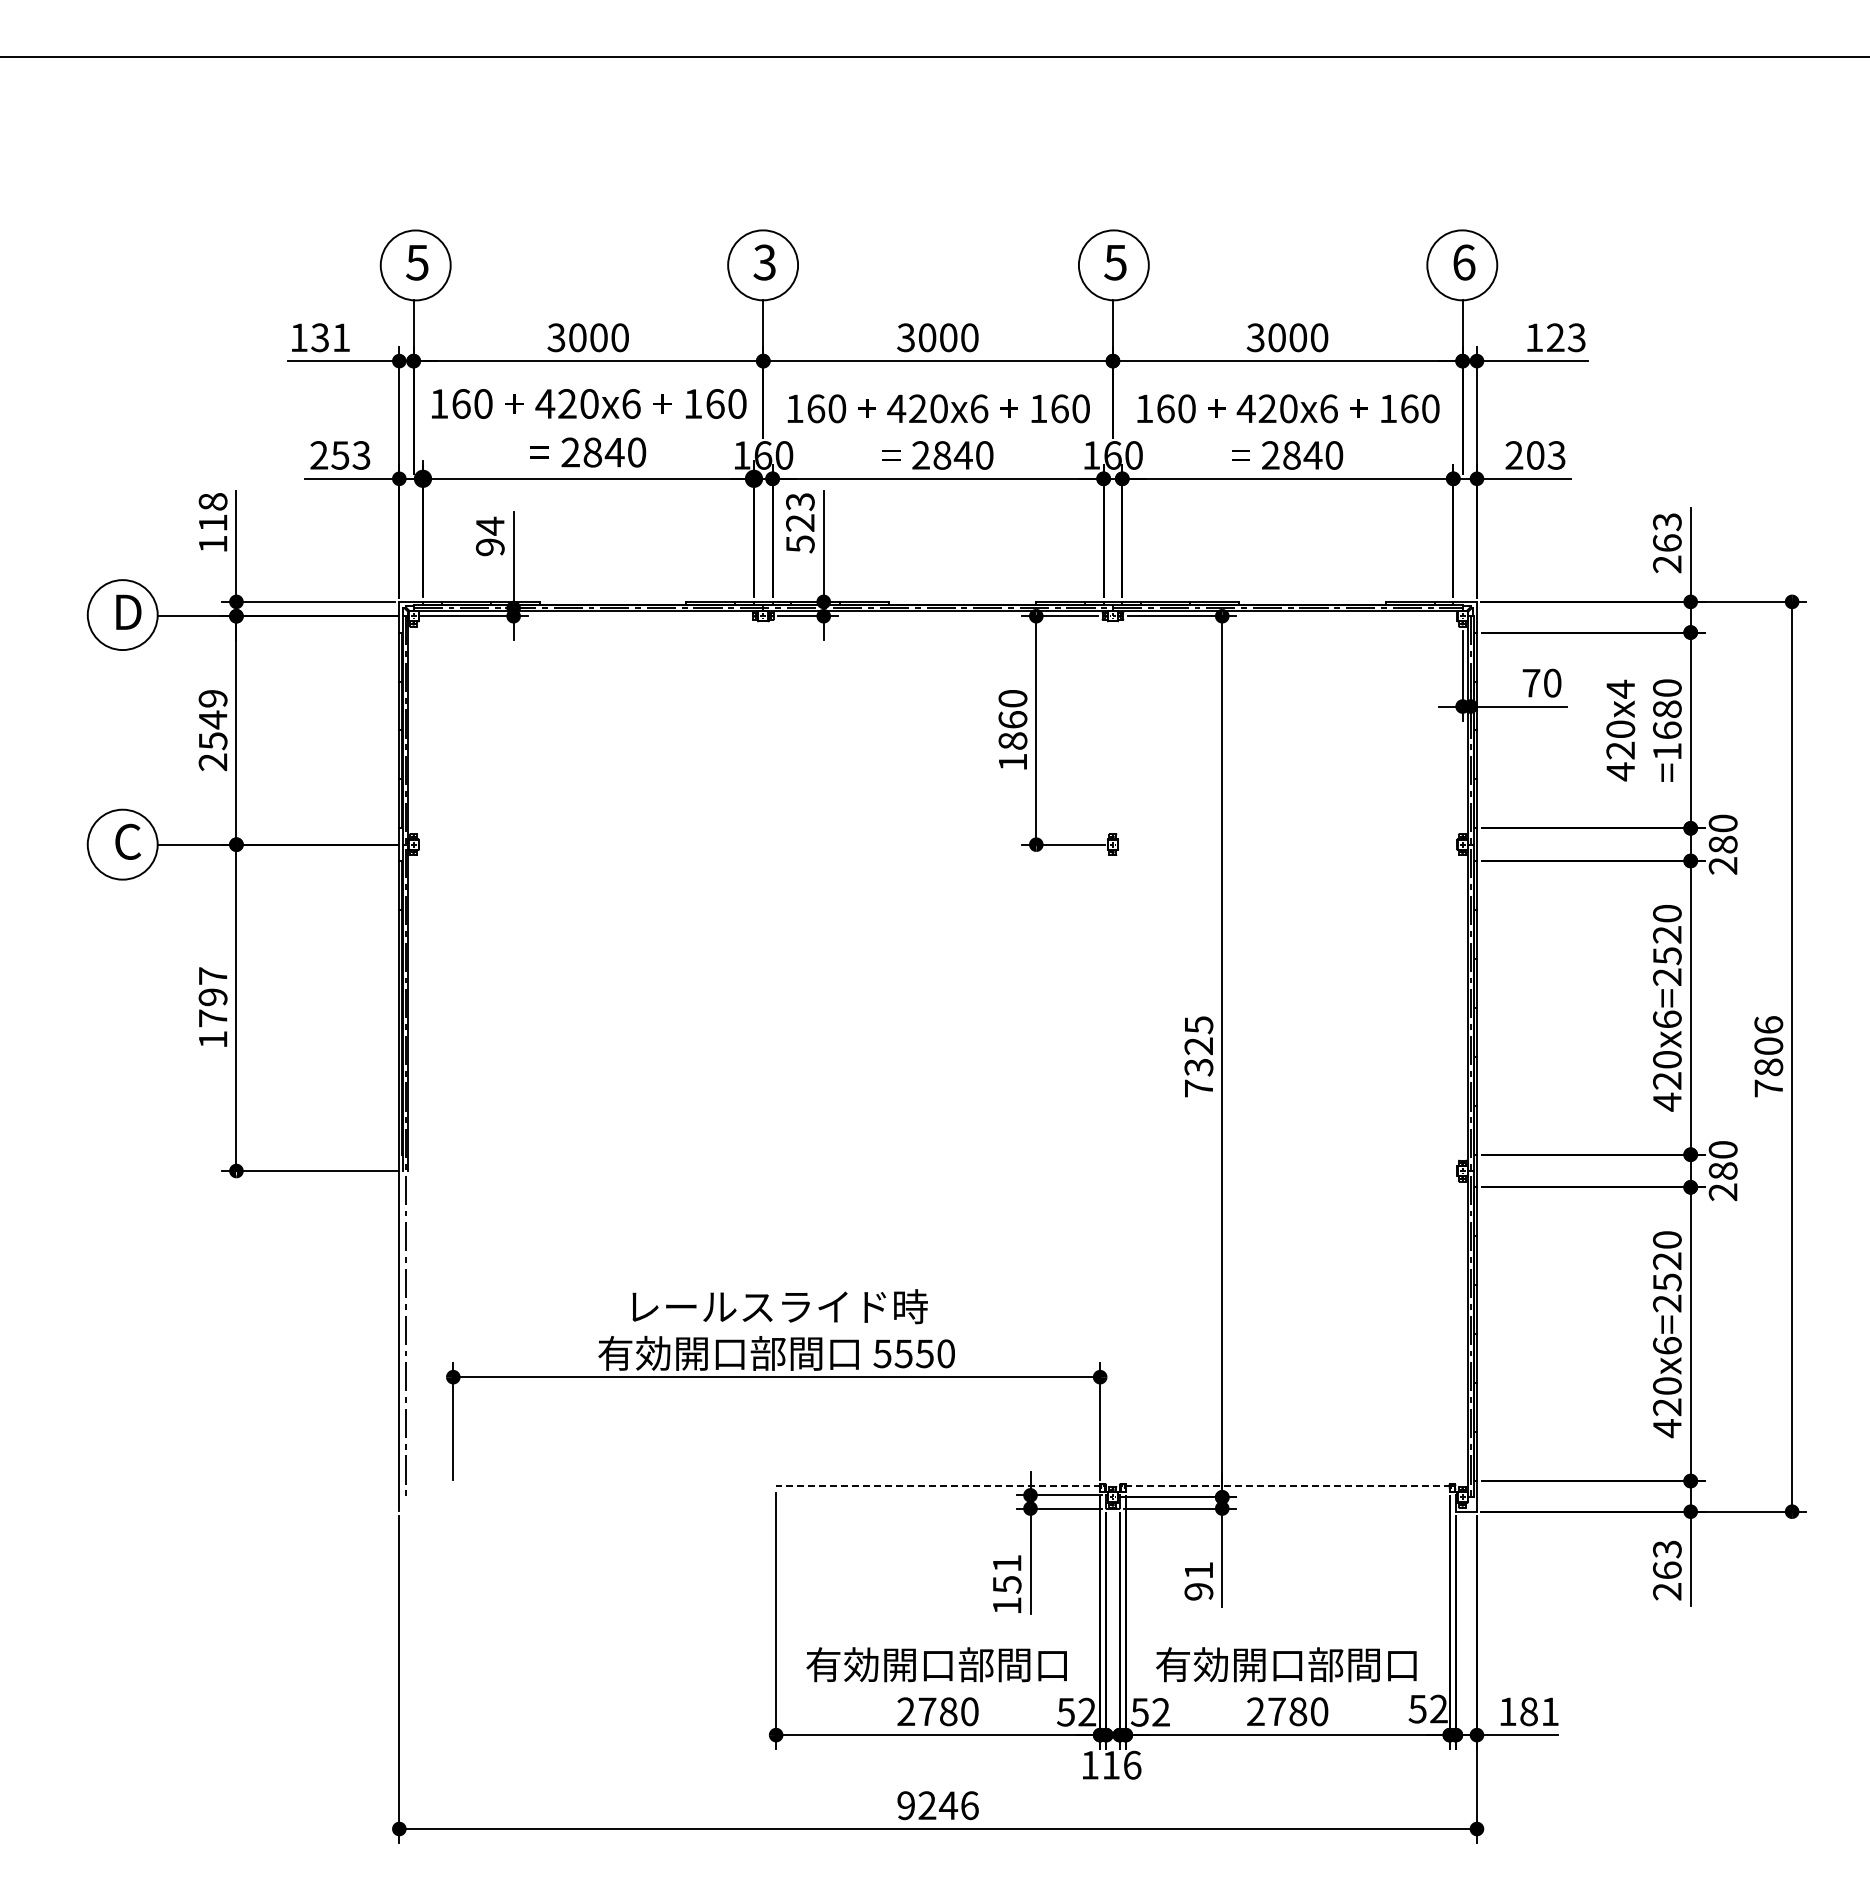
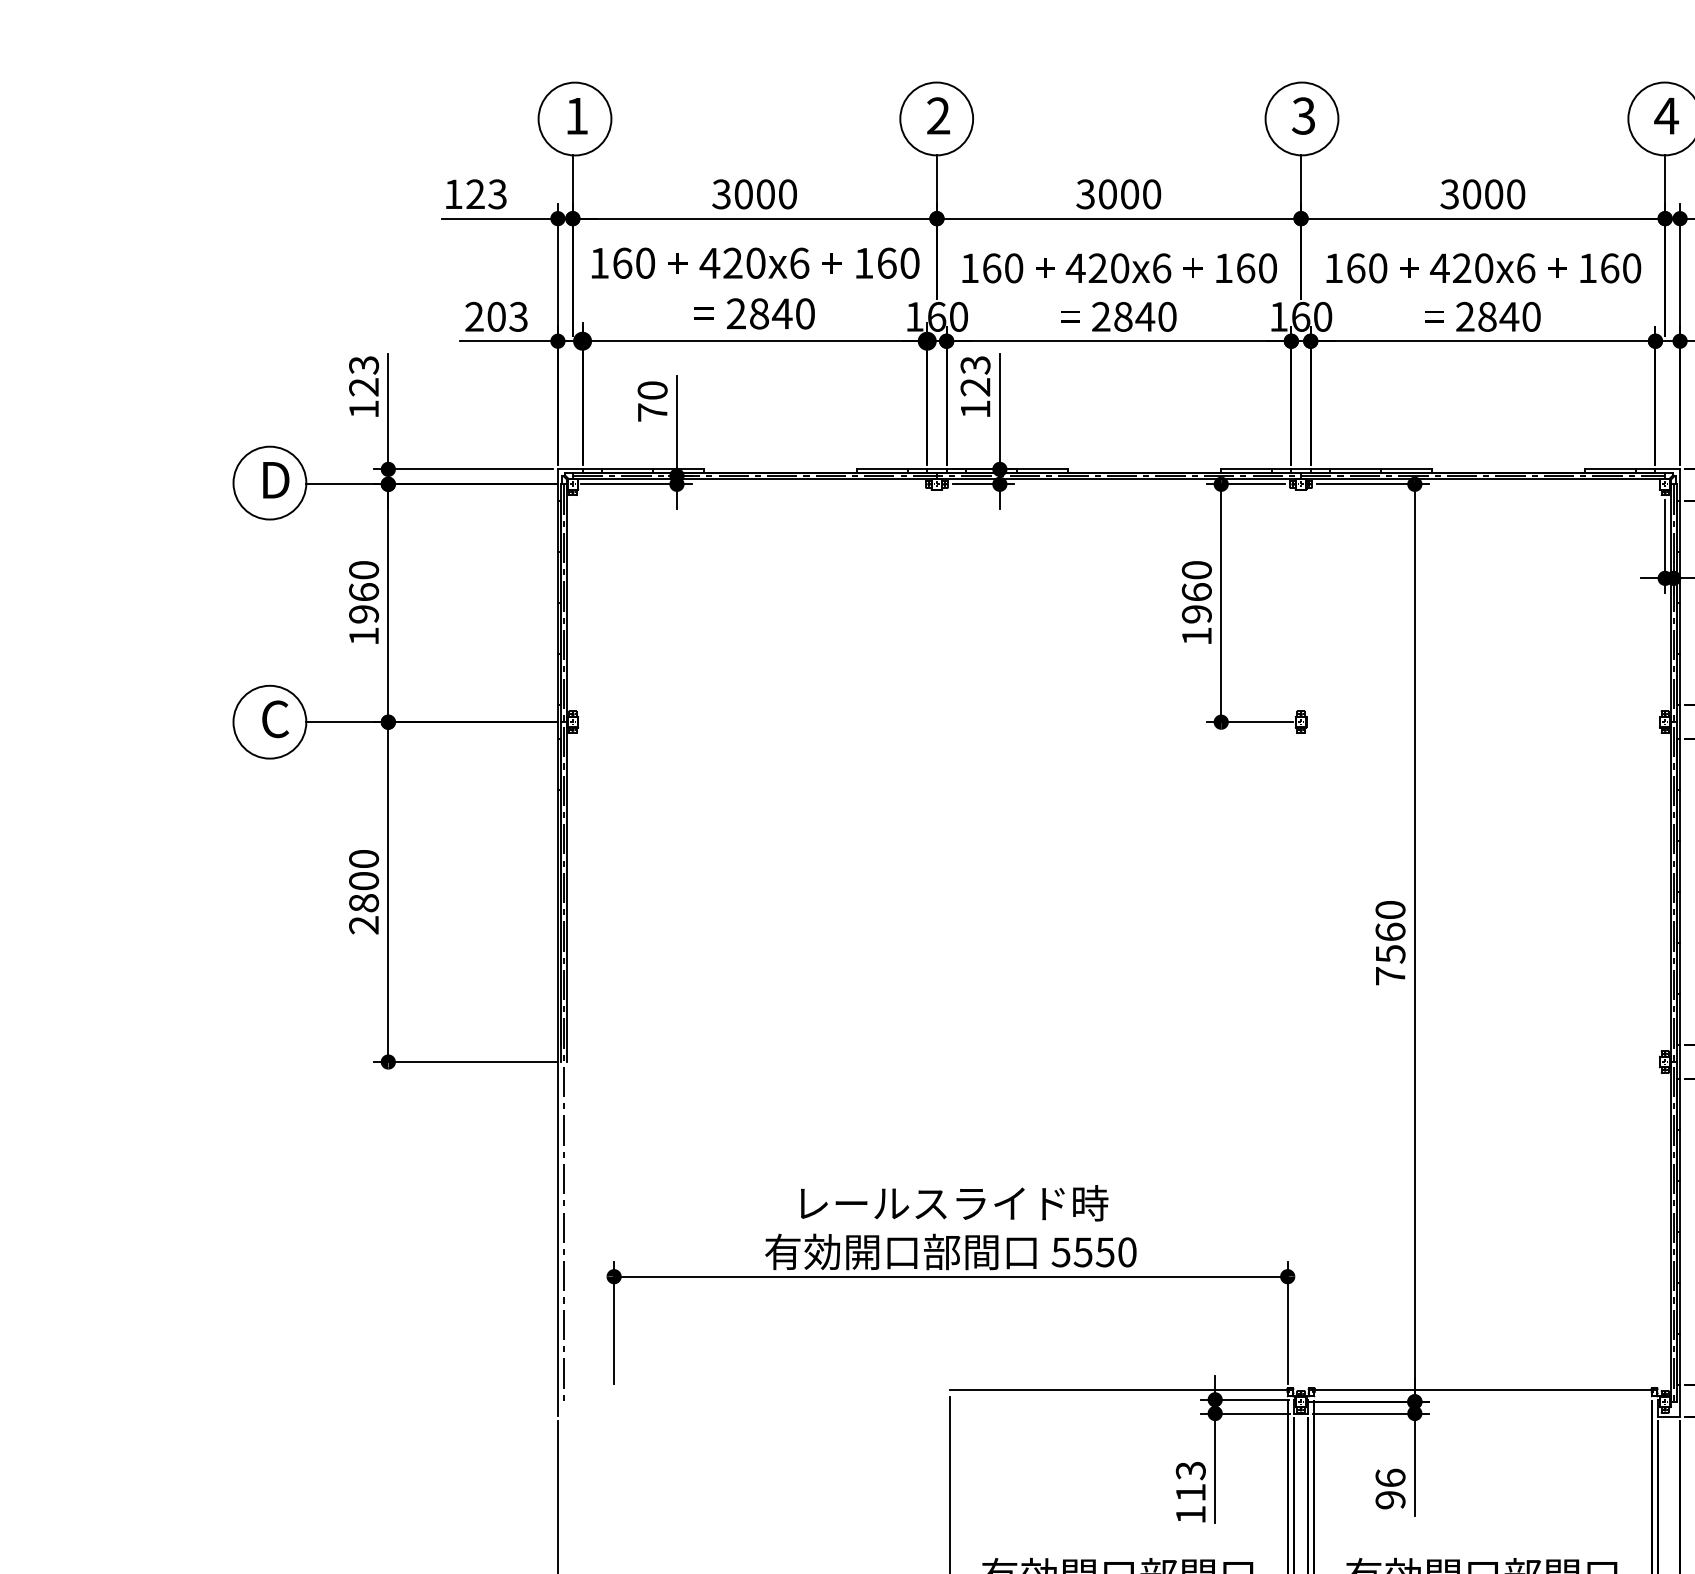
text: (417, 262) -> (576, 115), 5 -> 1
text: (764, 262) -> (938, 115), 3 -> 2
text: (1115, 262) -> (1303, 115), 5 -> 3
text: (1463, 262) -> (1666, 115), 6 -> 4
text: (330, 337) -> (486, 194), 131 -> 123
text: (340, 455) -> (496, 316), 253 -> 203
text: (212, 512) -> (363, 376), 118 -> 123
text: (489, 536) -> (651, 401), 94 -> 70
text: (800, 544) -> (975, 409), 523 -> 123
text: (212, 730) -> (363, 603), 2549 -> 1960
text: (1012, 740) -> (1196, 613), 1860 -> 1960
text: (212, 1007) -> (363, 891), 1797 -> 2800
text: (1198, 1045) -> (1390, 931), 7325 -> 7560
line: (937, 1486) -> (1118, 1390), dashed -> solid
line: (1288, 1486) -> (1483, 1390), dashed -> solid
text: (1198, 1569) -> (1390, 1476), 91 -> 96
text: (1006, 1574) -> (1190, 1482), 151 -> 113

